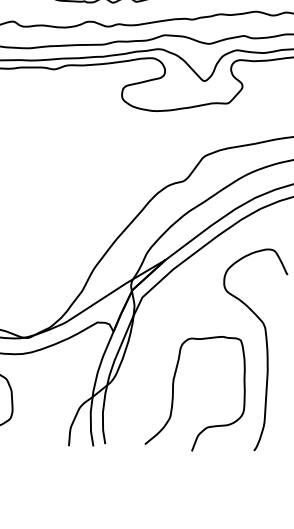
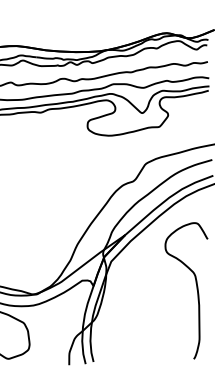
curve: (174, 390) -> (137, 322), removed

